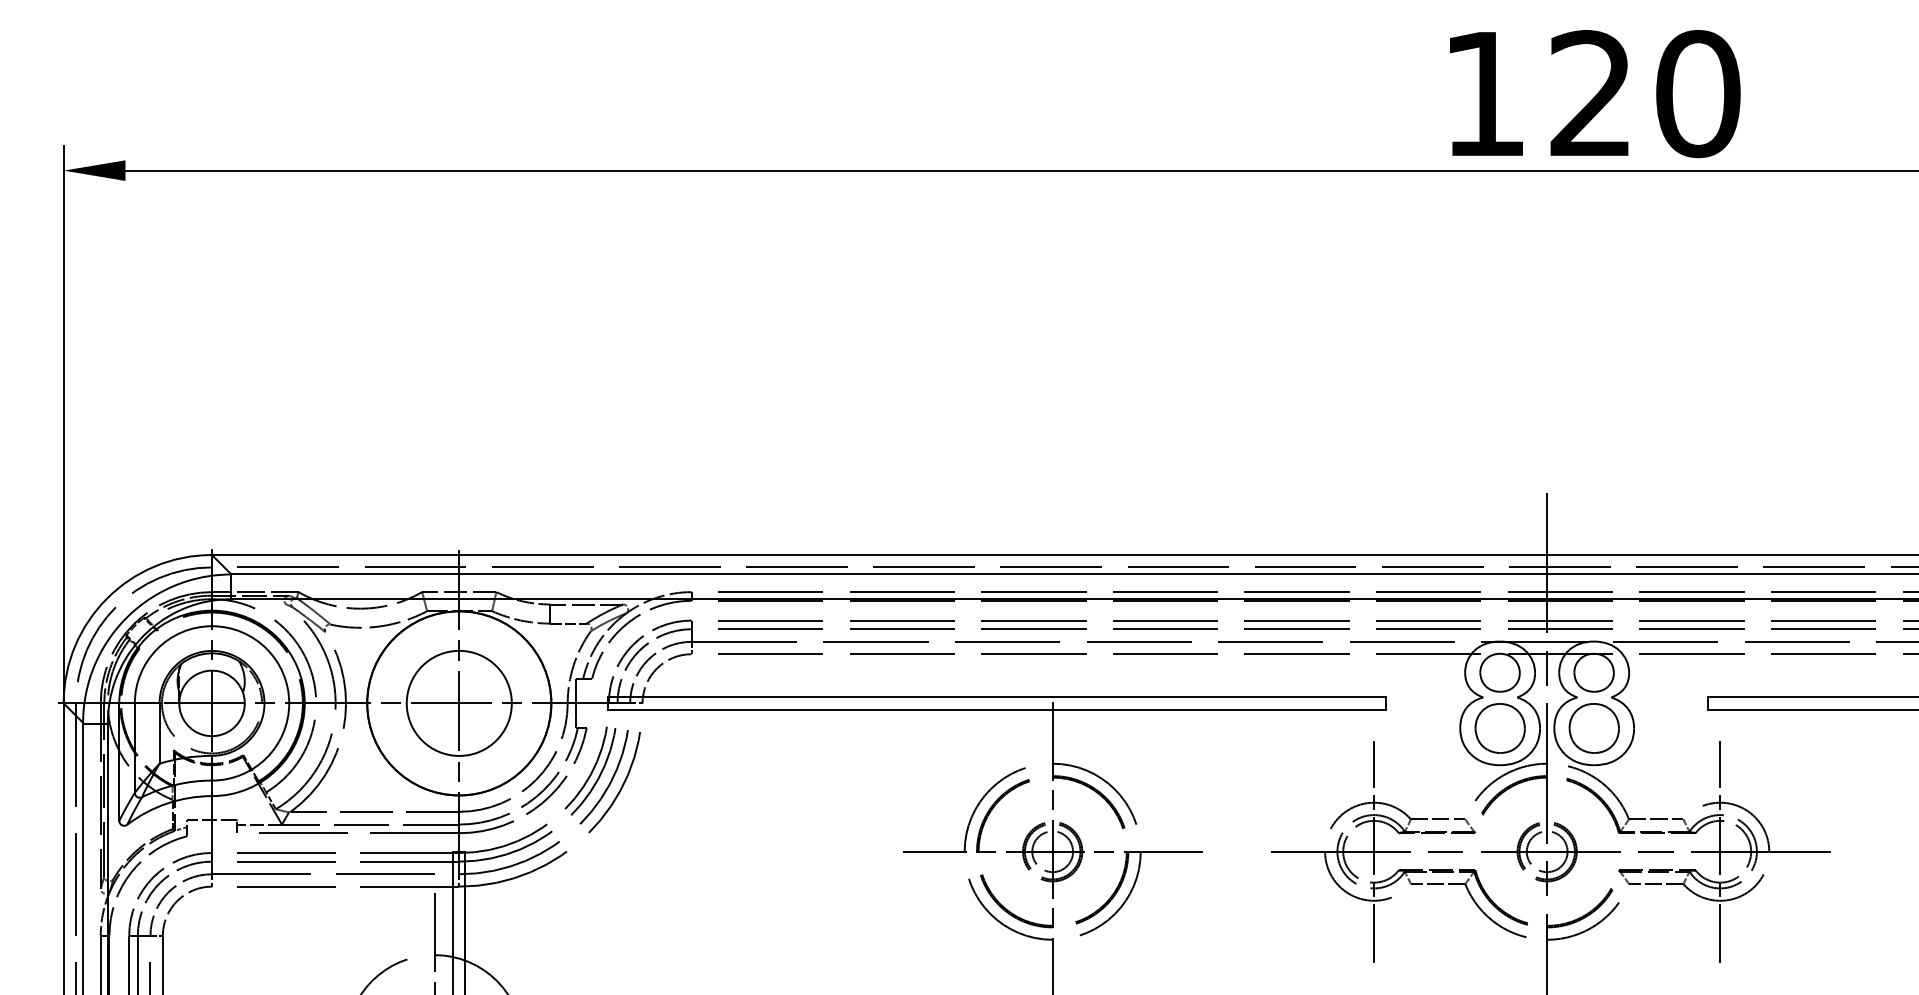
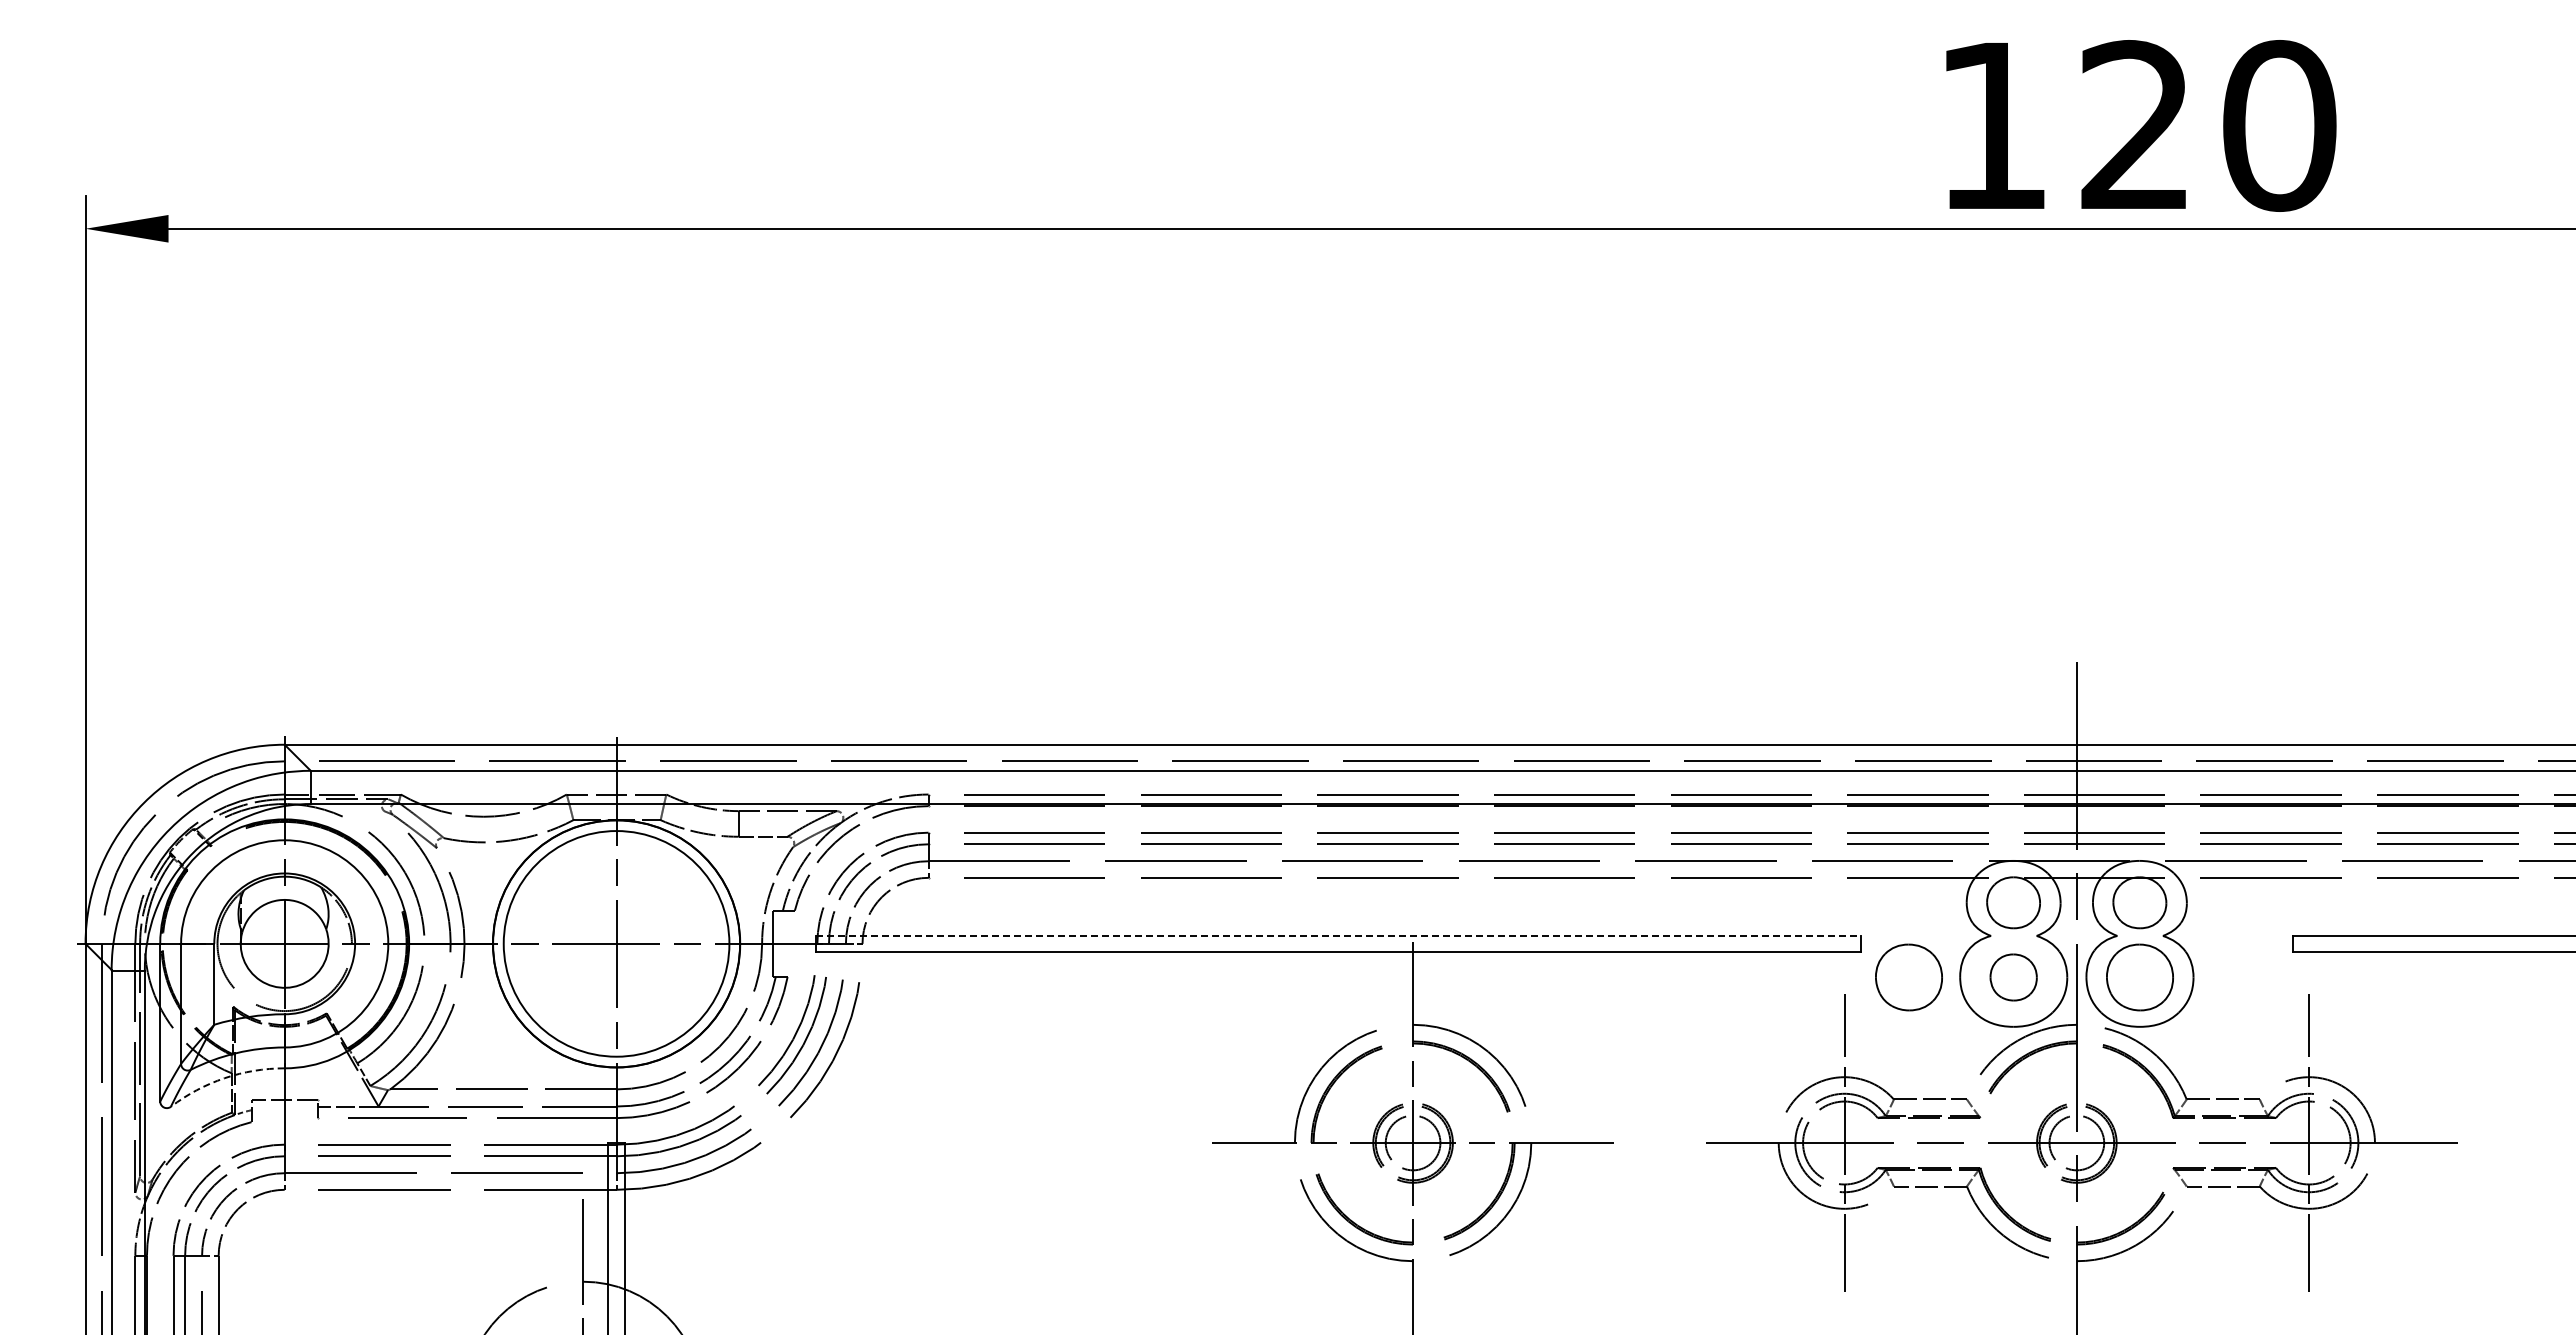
line: (997, 697) -> (1338, 935), solid -> dashed
circle: (459, 703) -> (616, 943), size x1.6
part: (1421, 728) -> (1908, 977), added
part: (1499, 728) -> (2013, 977), size x0.7
arc: (167, 803) -> (224, 1078), solid -> dashed

